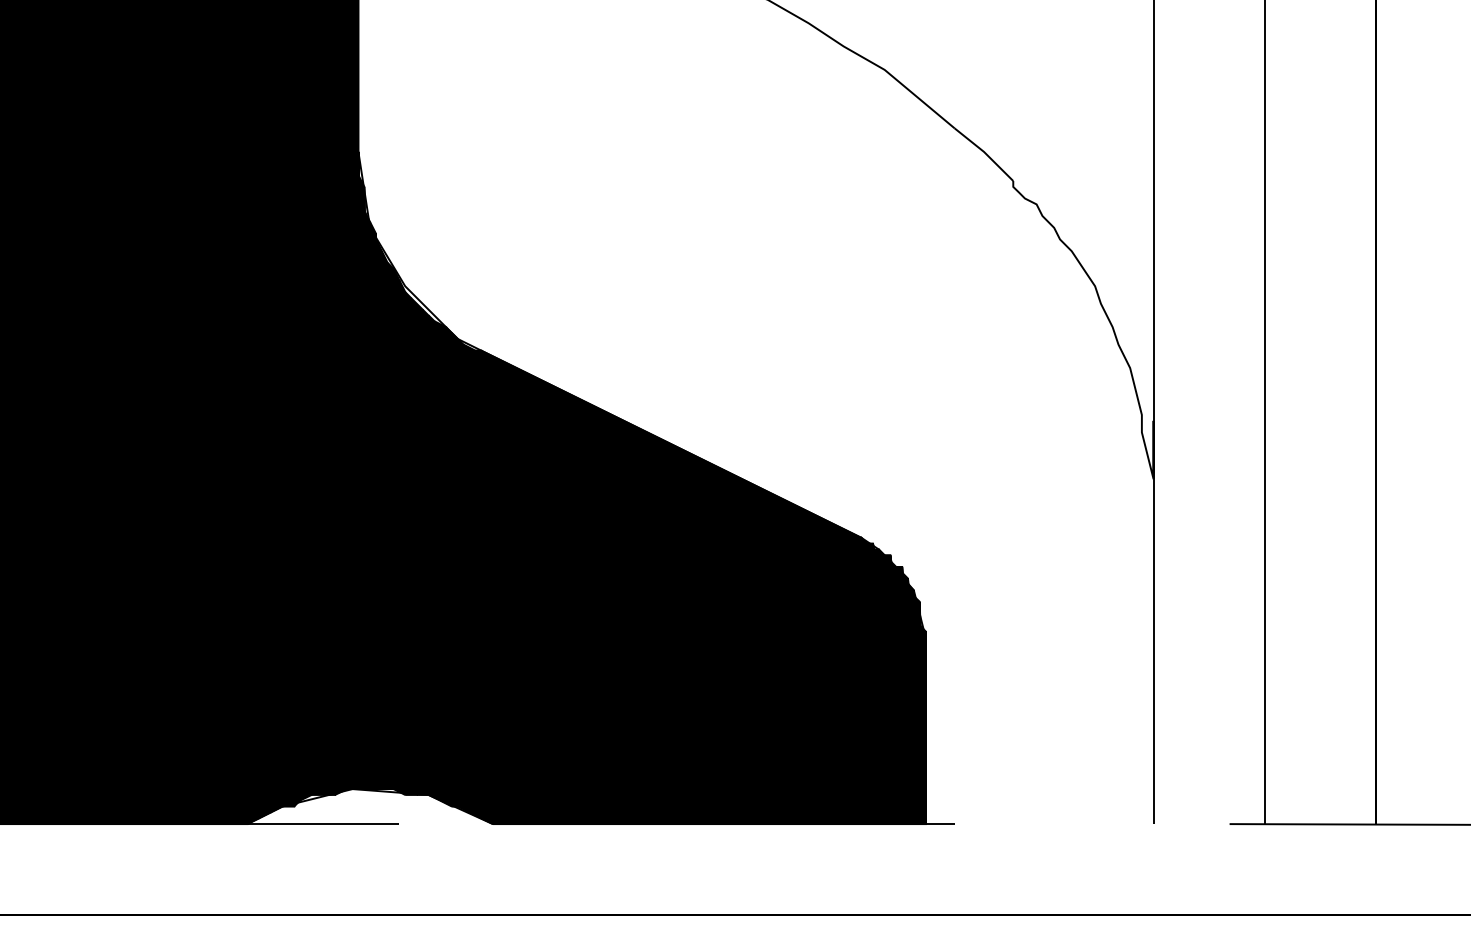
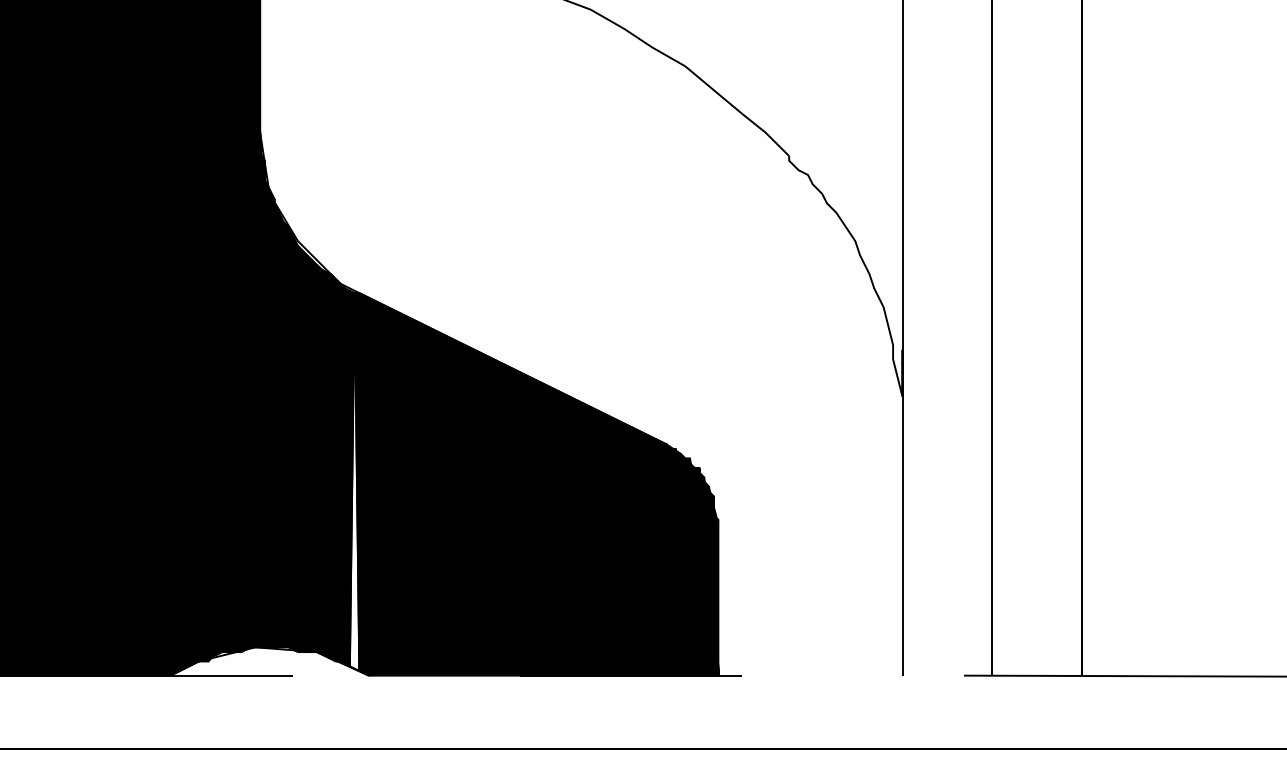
fill: (475, 585) -> (354, 482), removed

